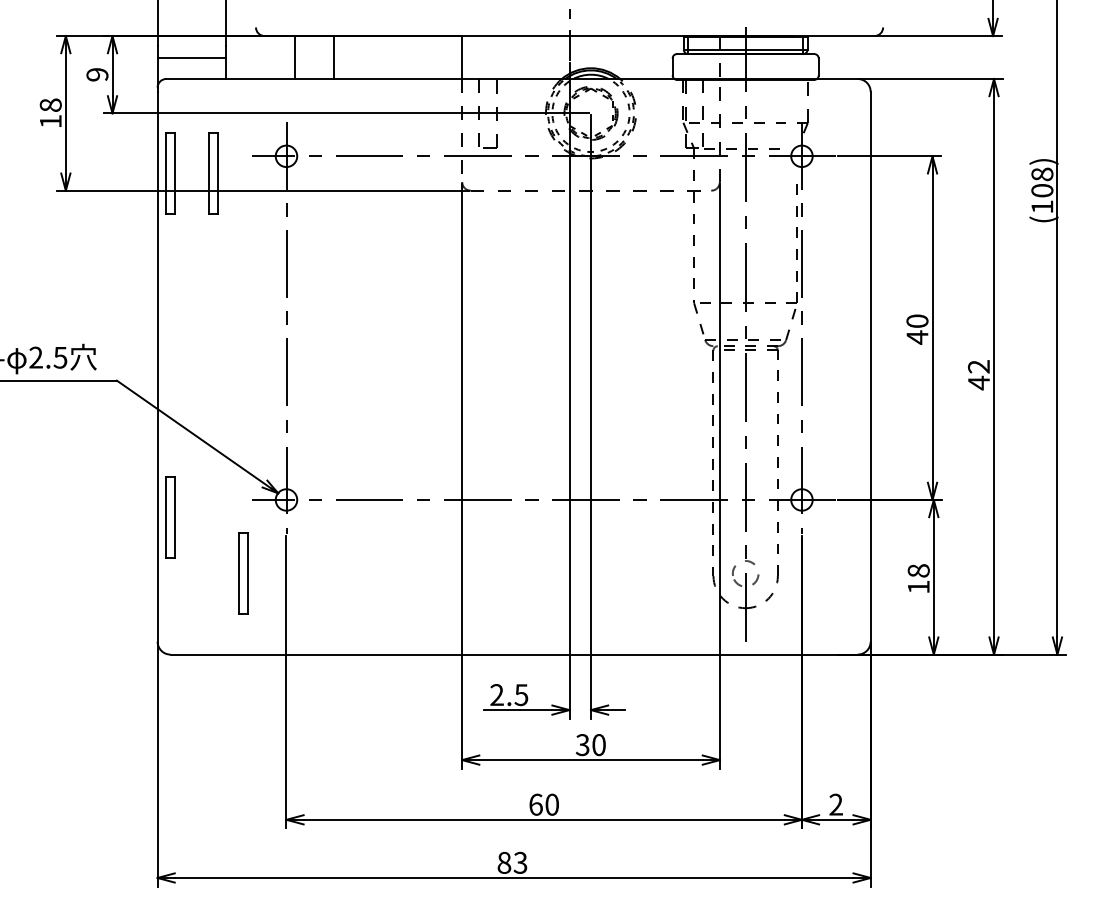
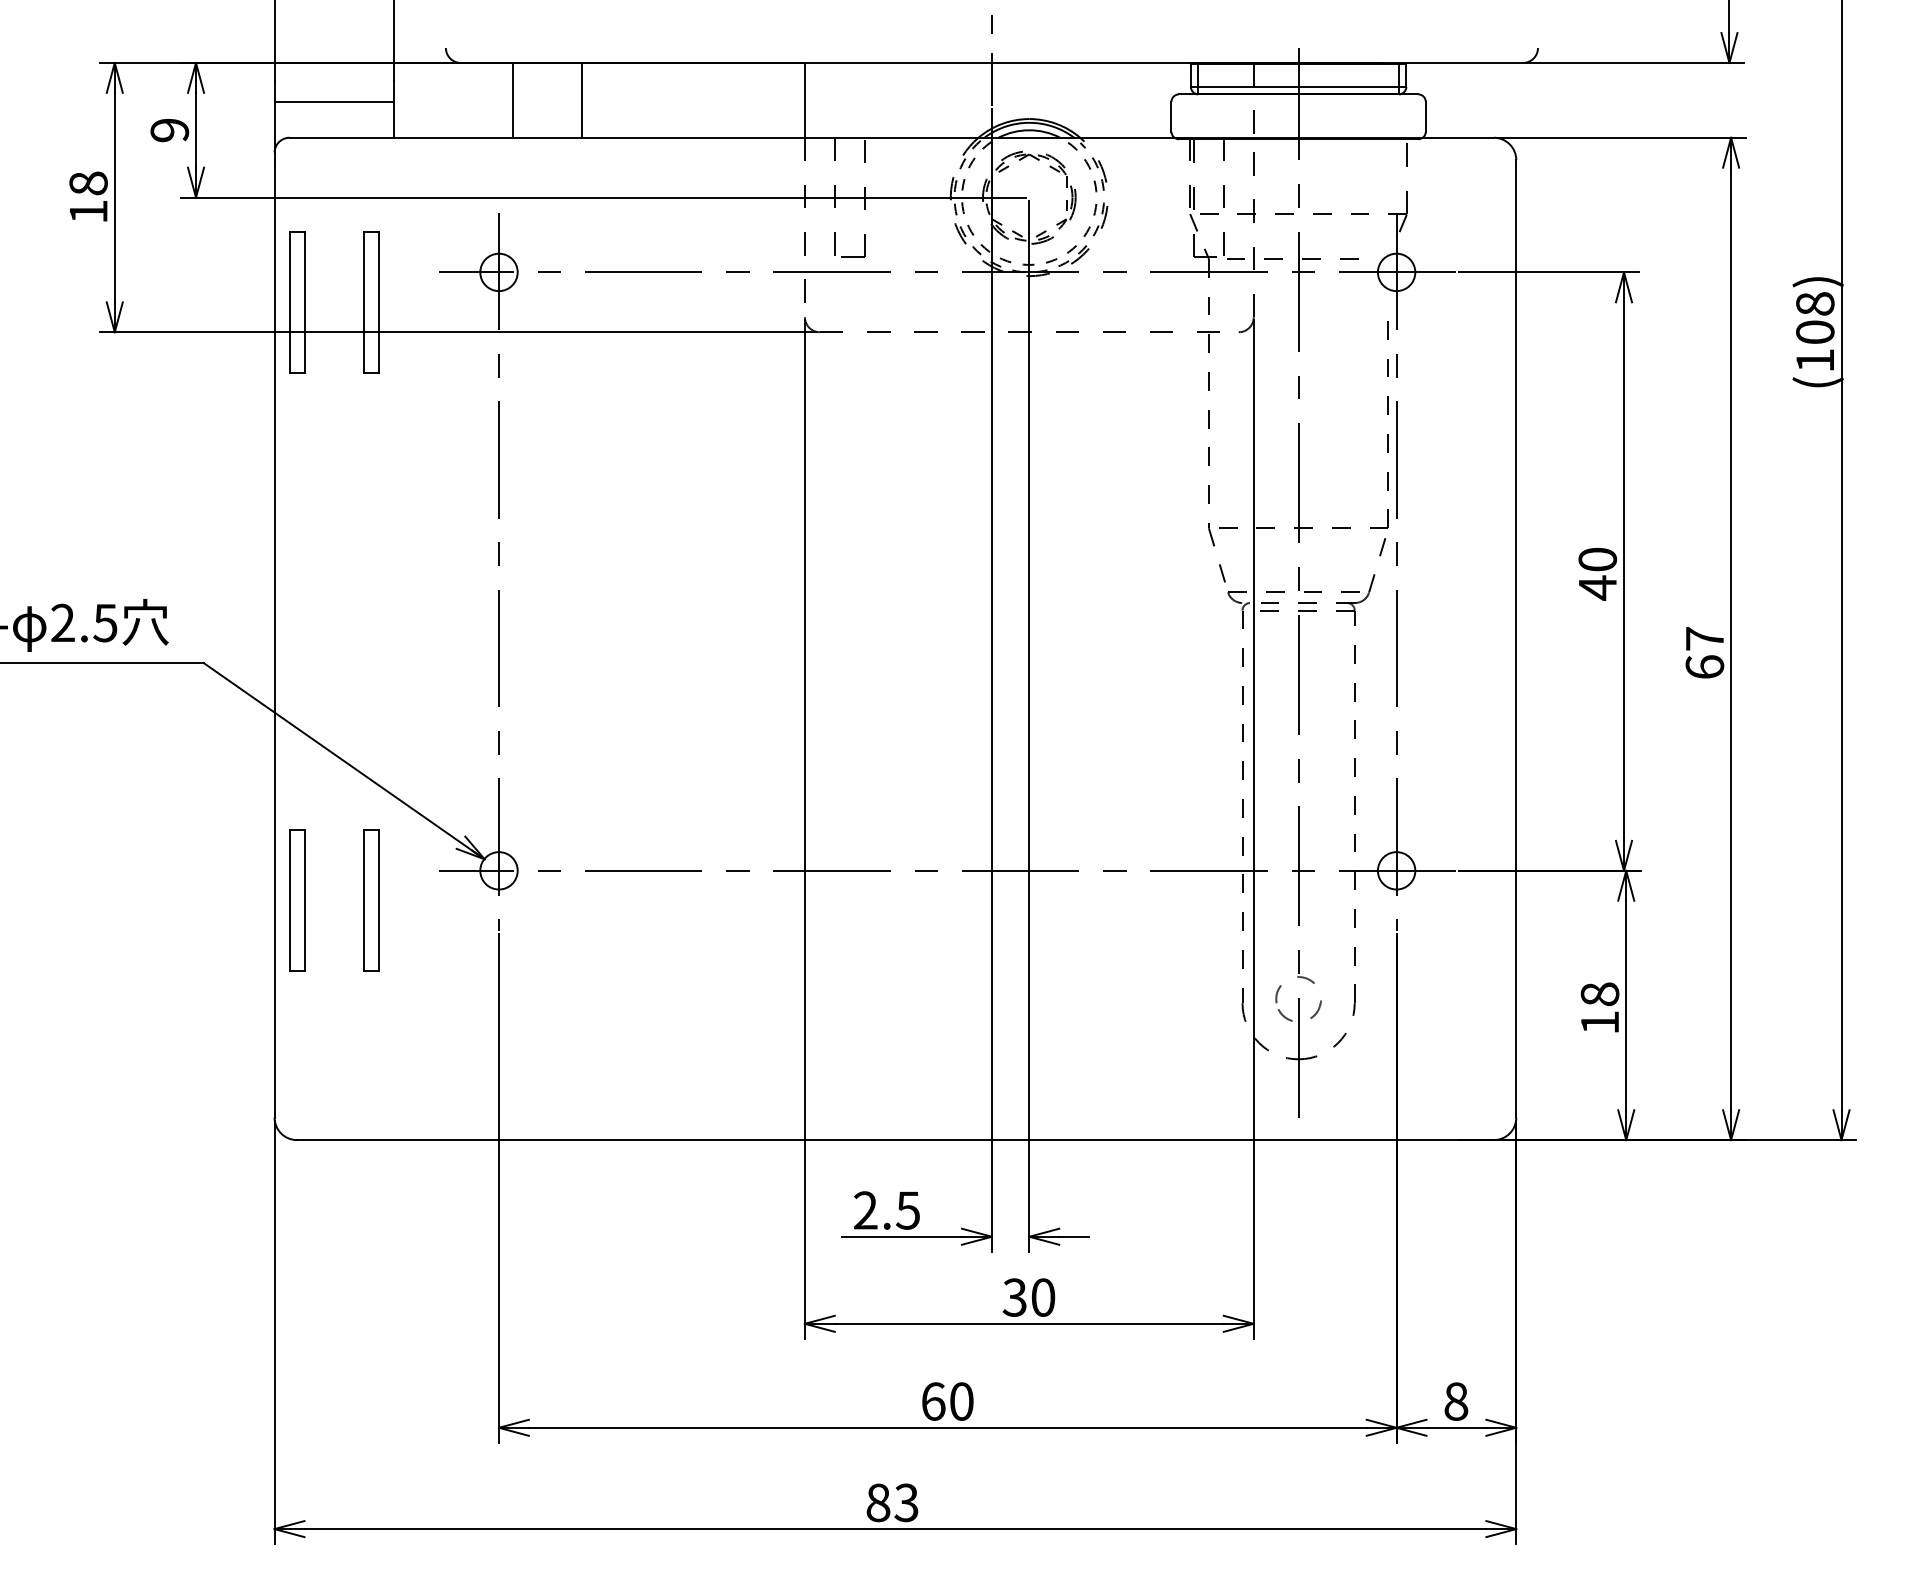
text: (978, 375) -> (1704, 654), 42 -> 67
part: (243, 573) -> (371, 901), moved
text: (835, 804) -> (1455, 1401), 2 -> 8

